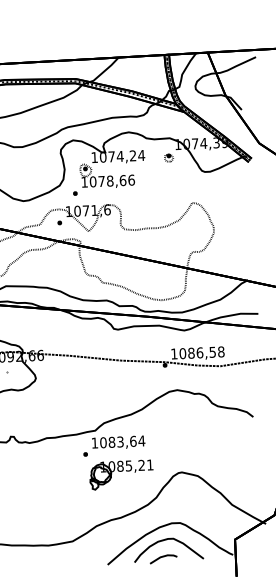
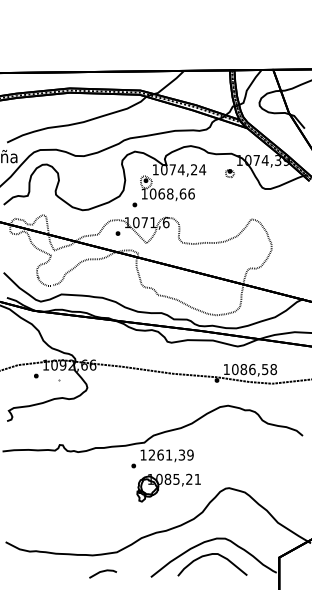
text: (101, 181) -> (161, 193), 1078,66 -> 1068,66
text: (121, 441) -> (170, 454), 1083,64 -> 1261,39
line: (162, 557) -> (102, 572), moved

